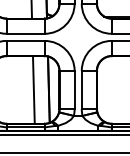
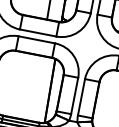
line: (33, 89) -> (35, 87), removed

